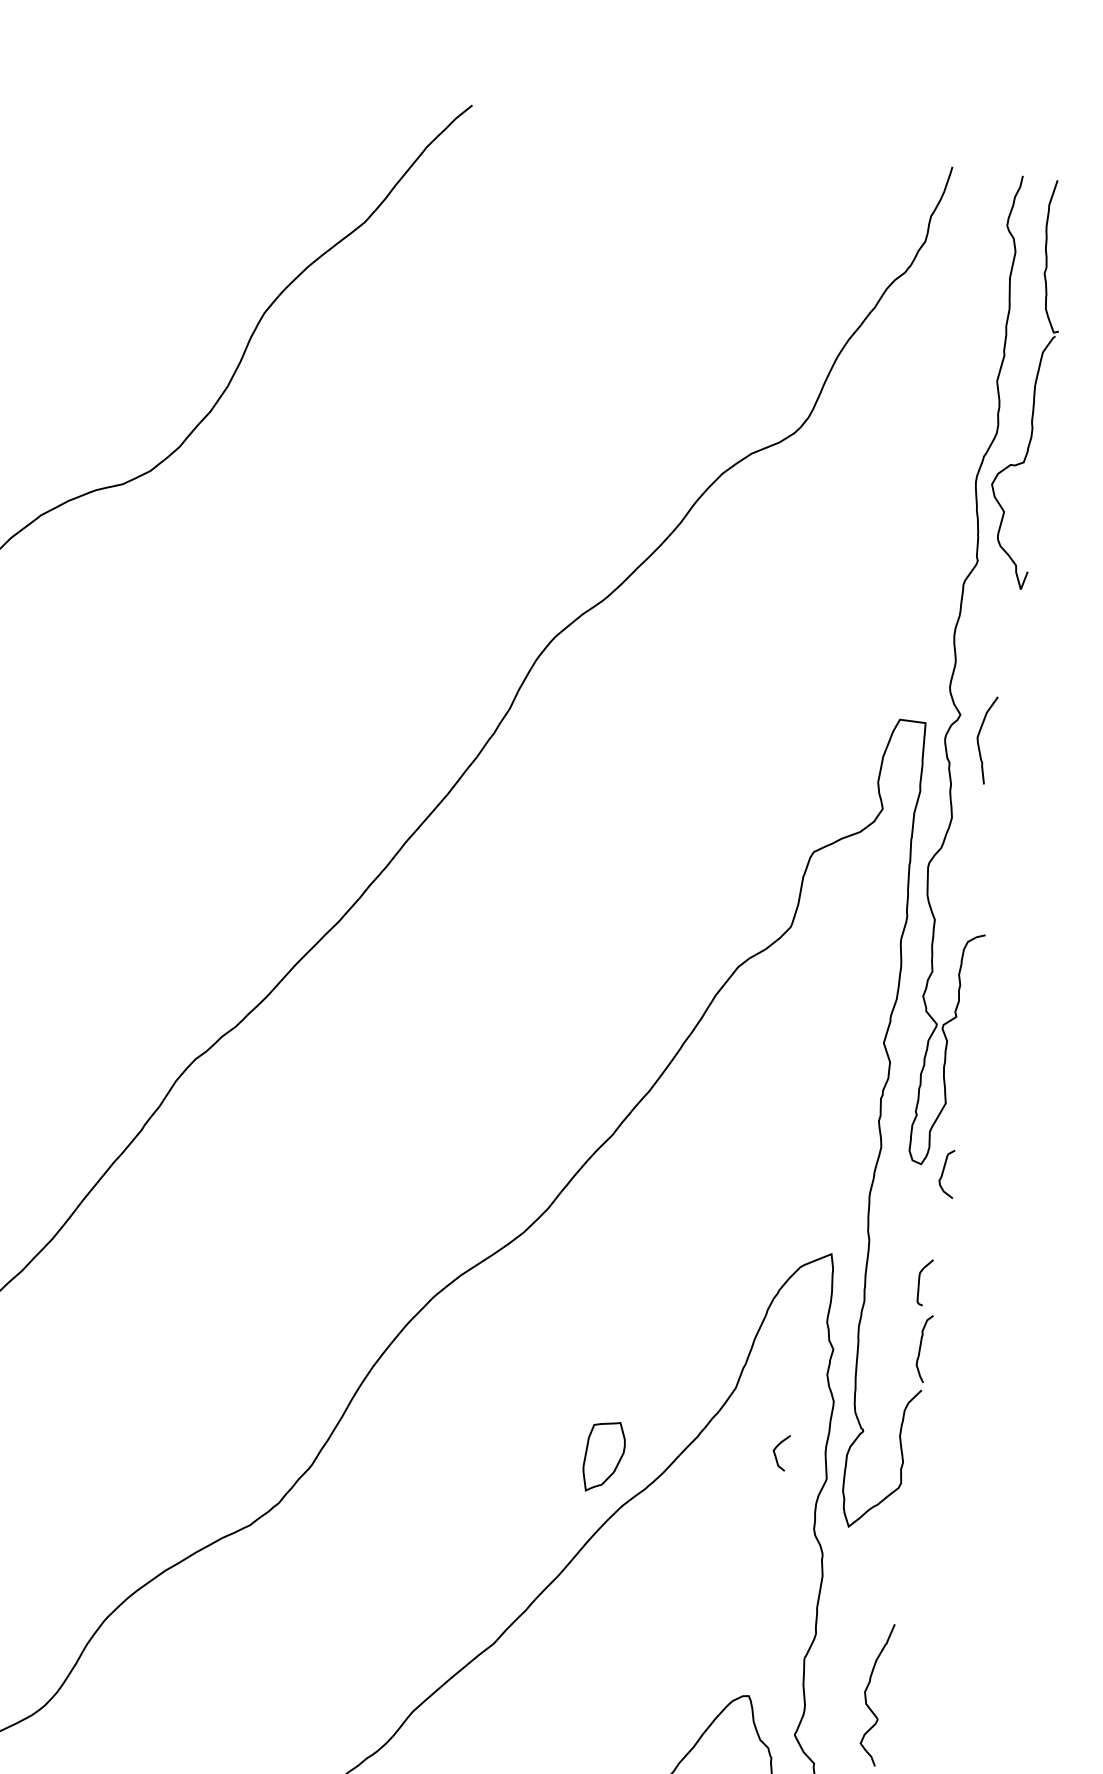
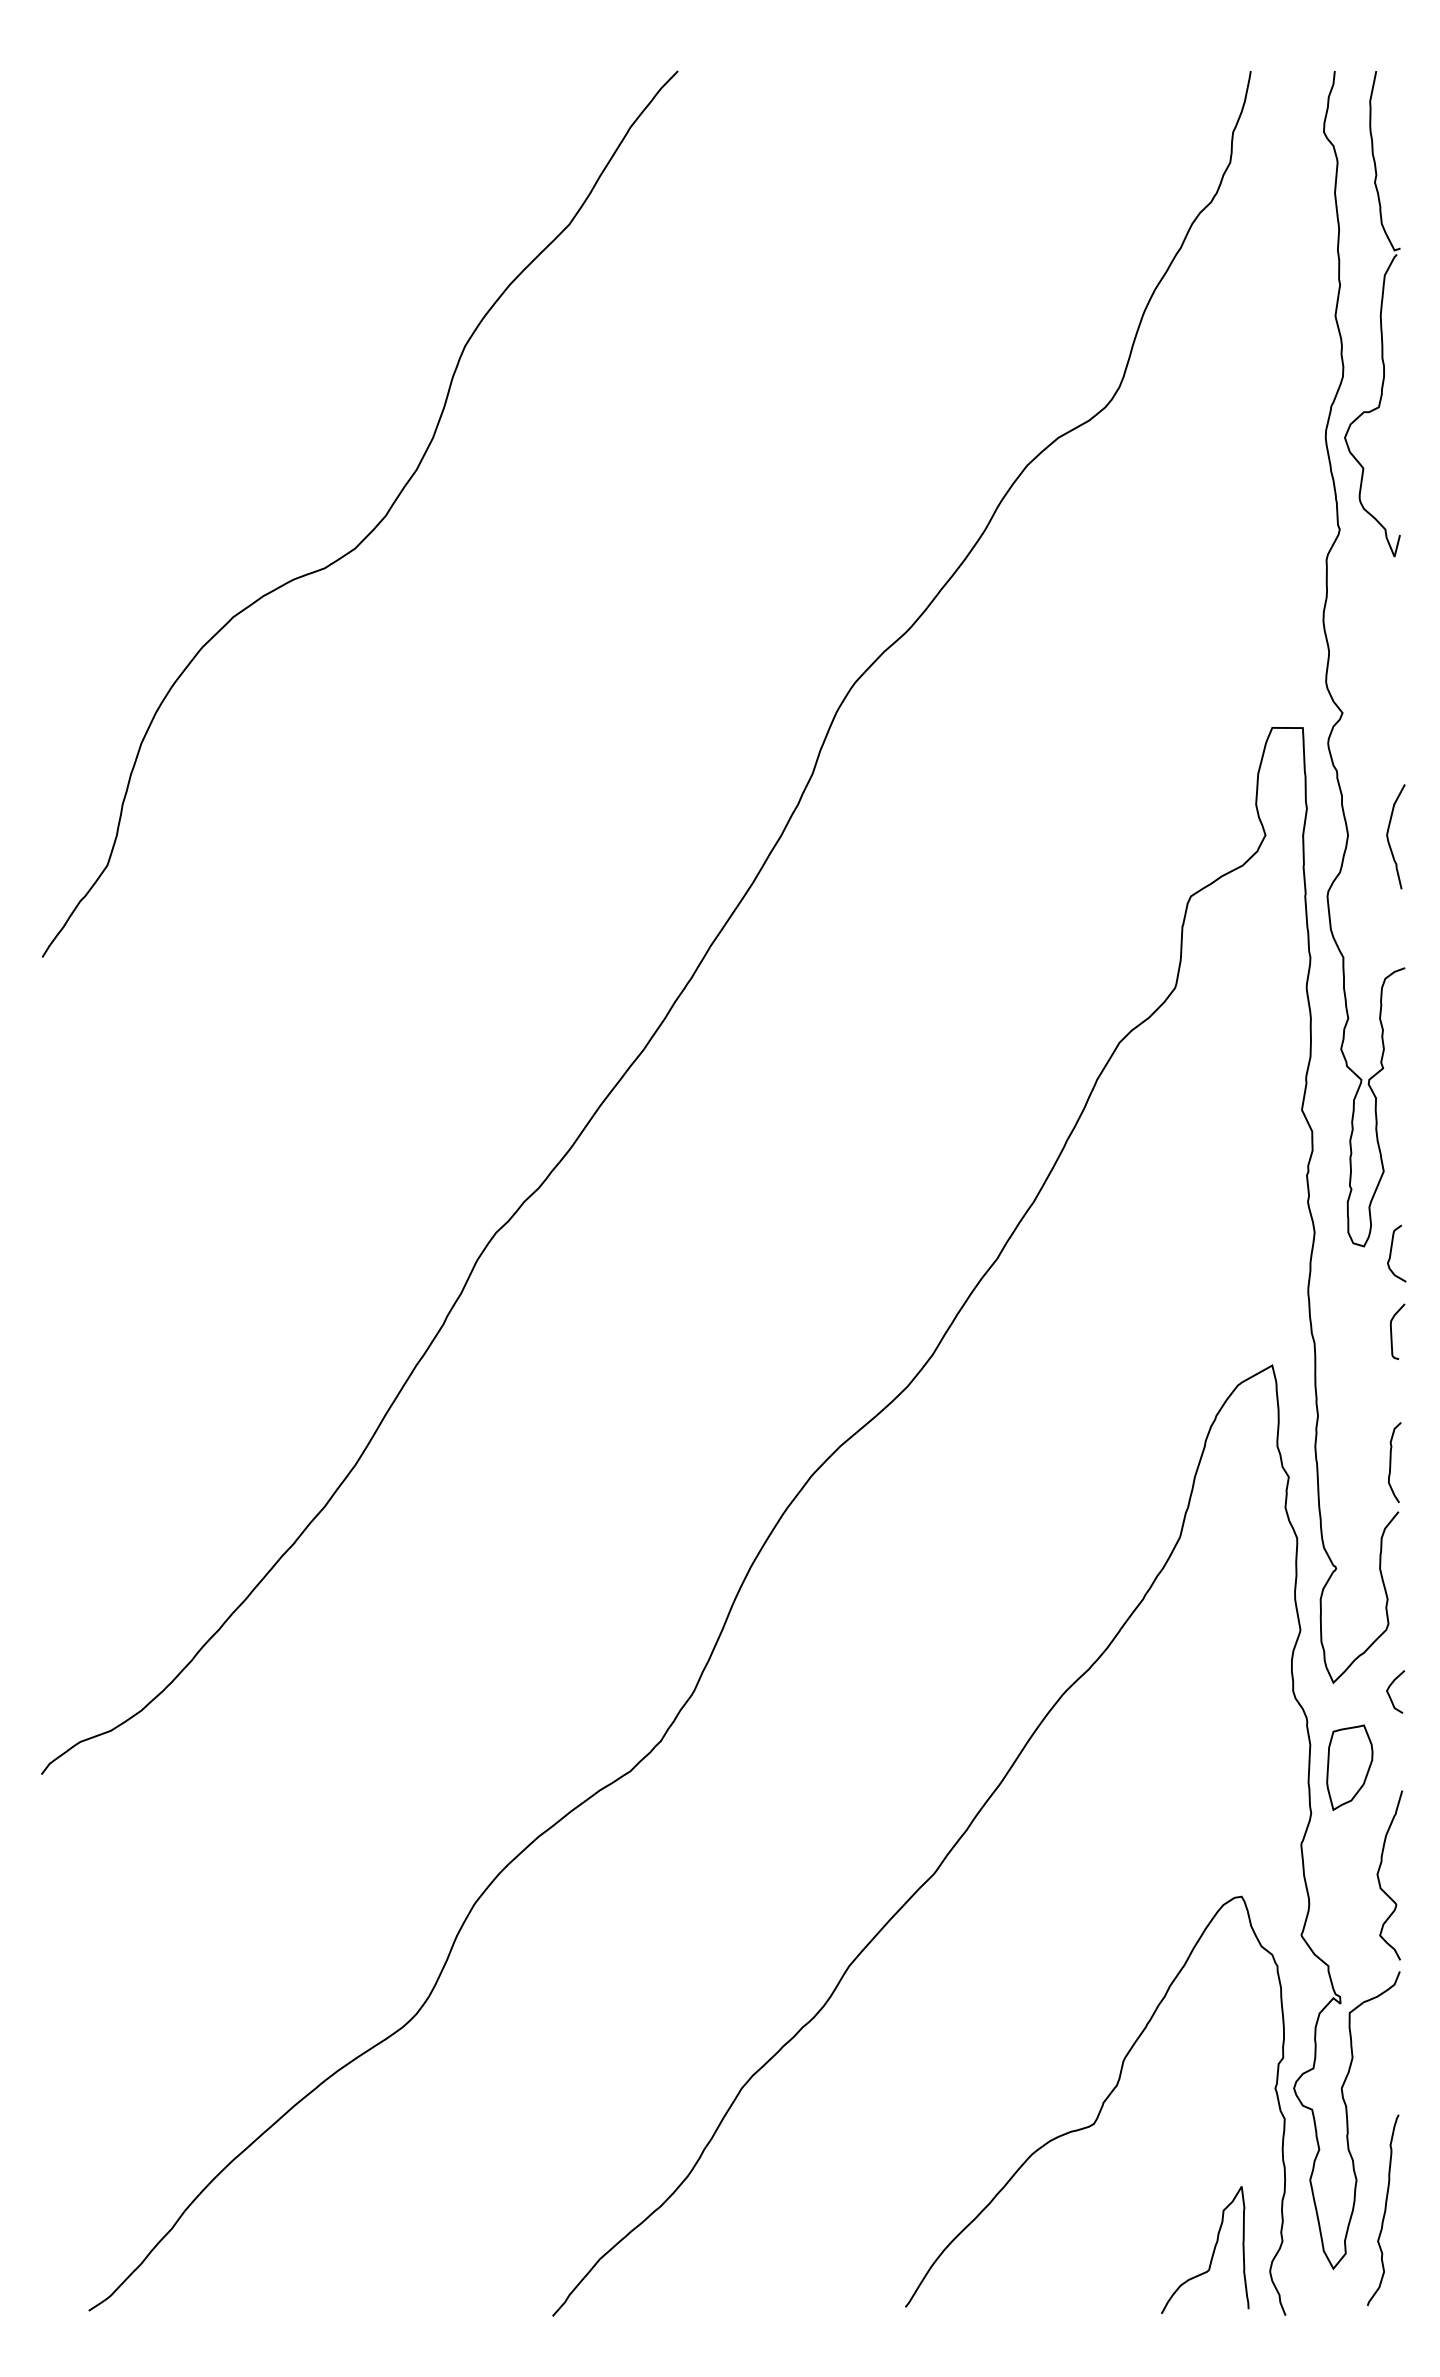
curve: (978, 738) -> (1388, 836), moved
curve: (920, 1282) -> (1392, 1332), moved
curve: (775, 1453) -> (1389, 1693), moved
part: (603, 1456) -> (1349, 1767), moved

